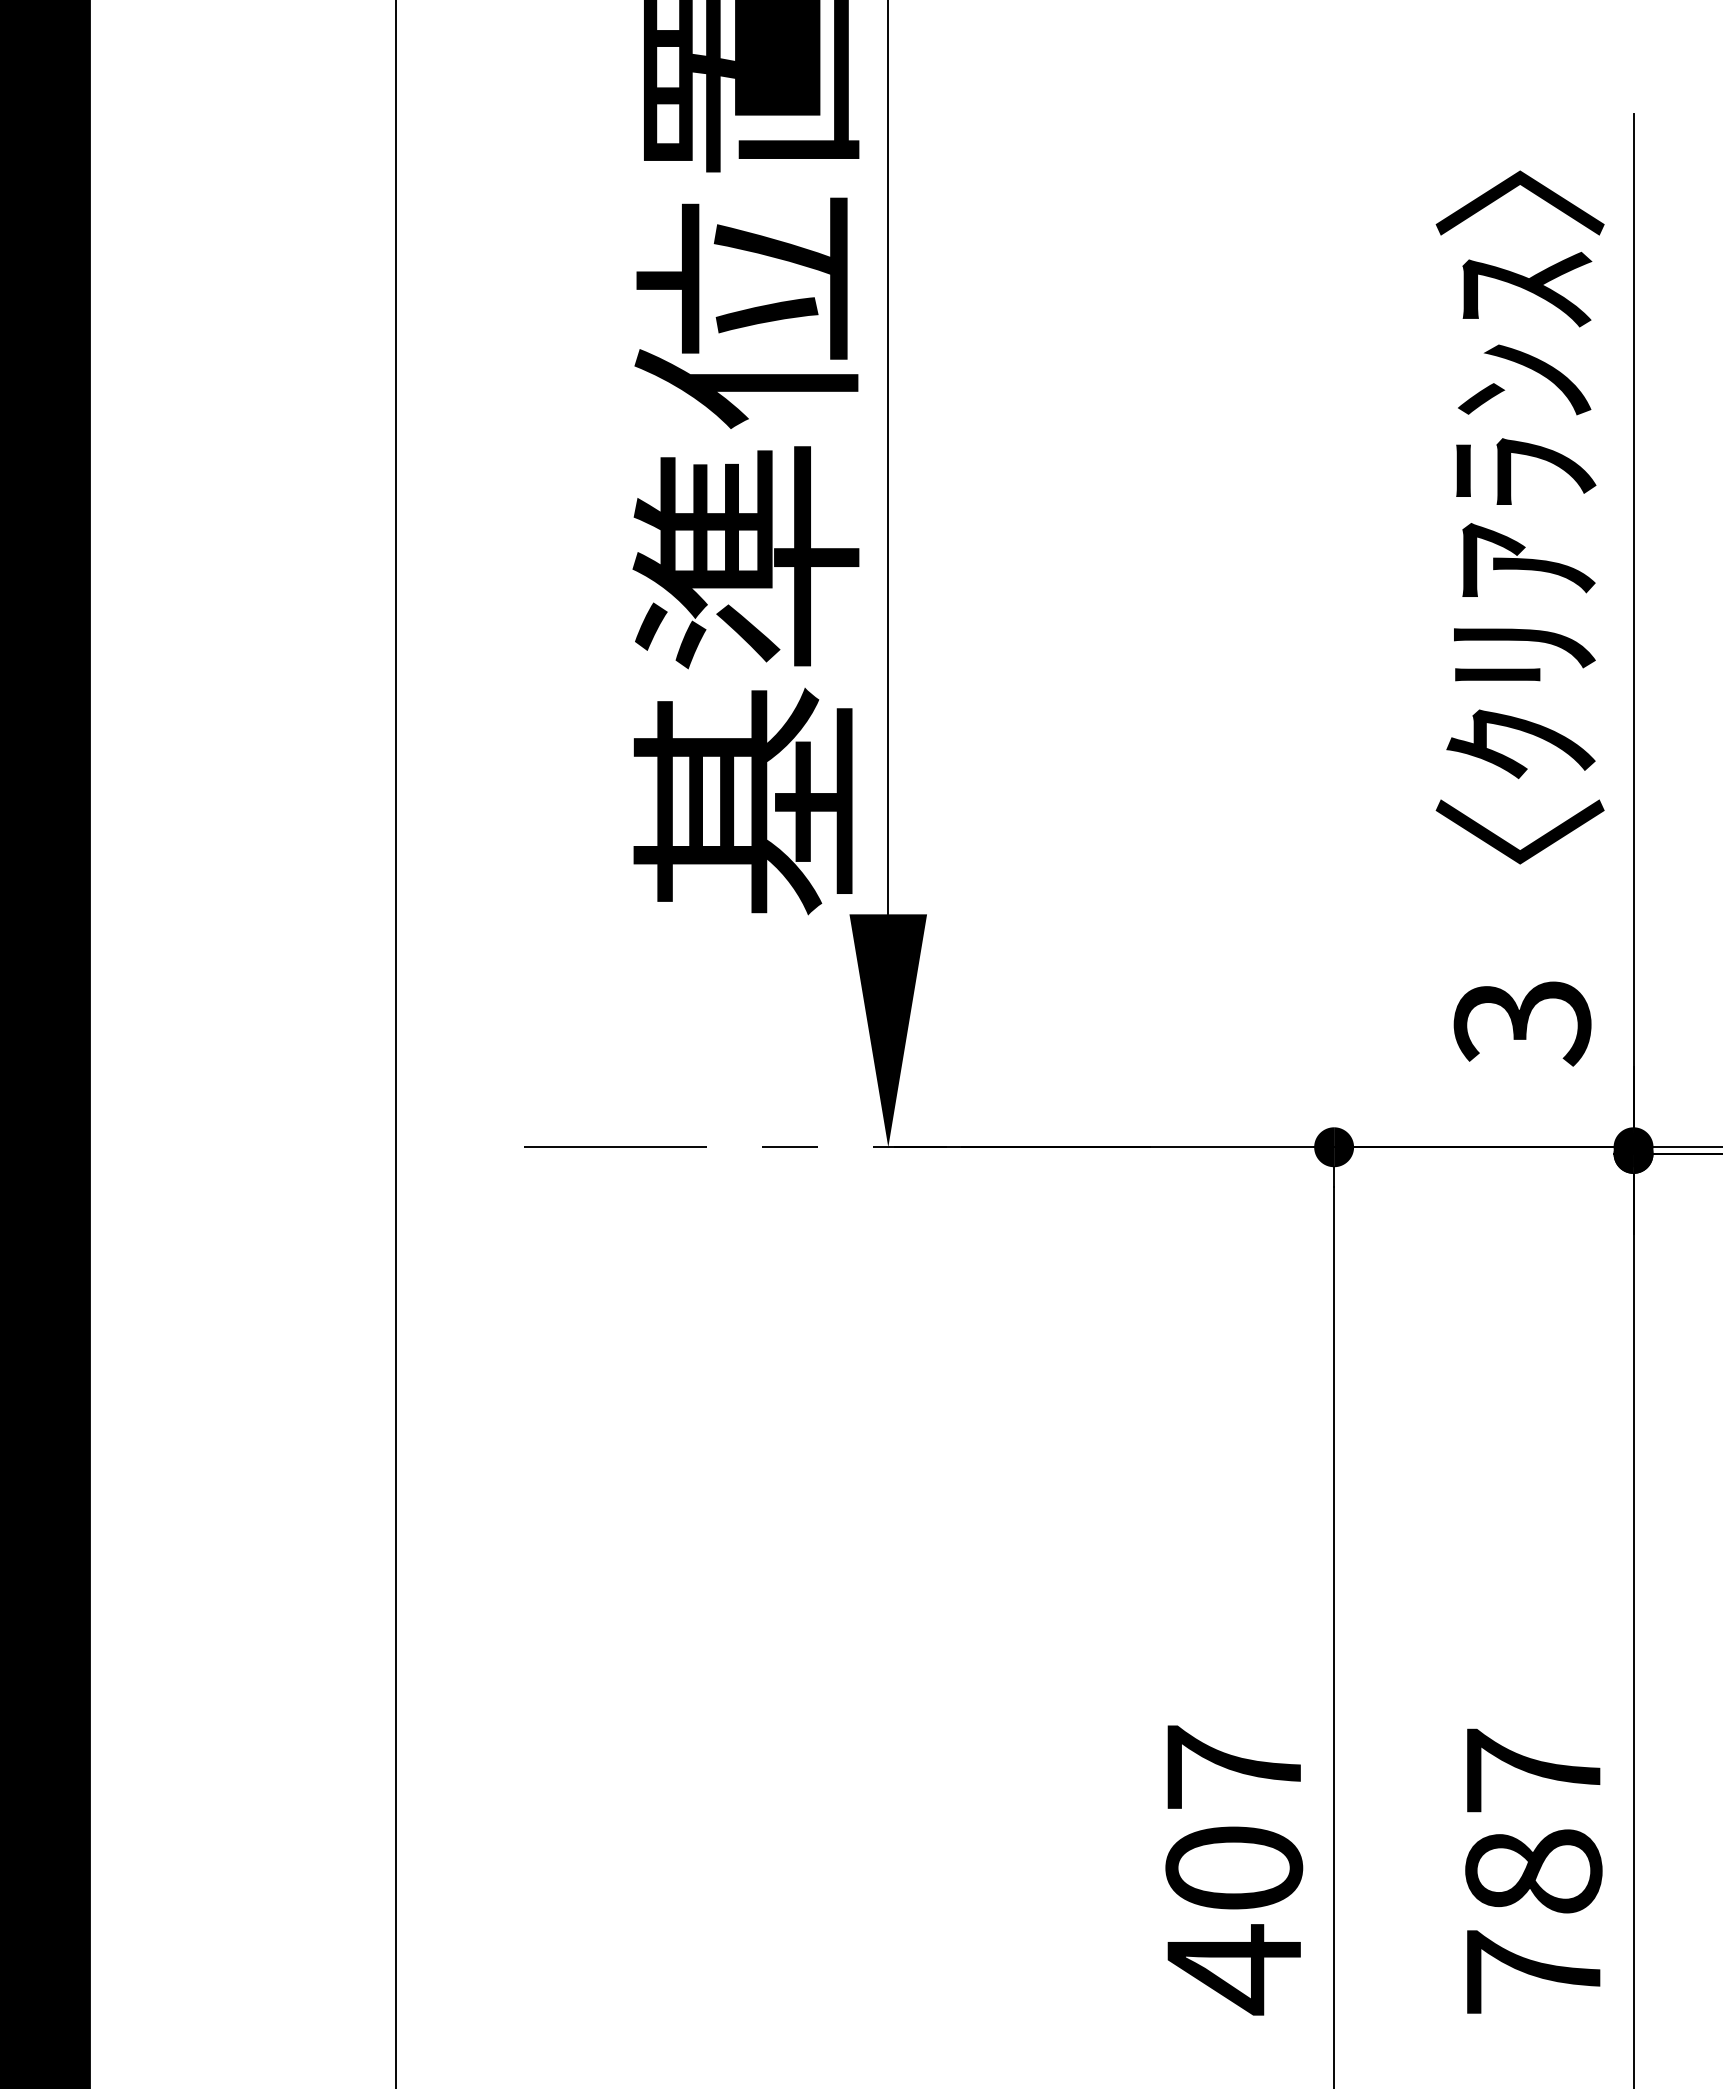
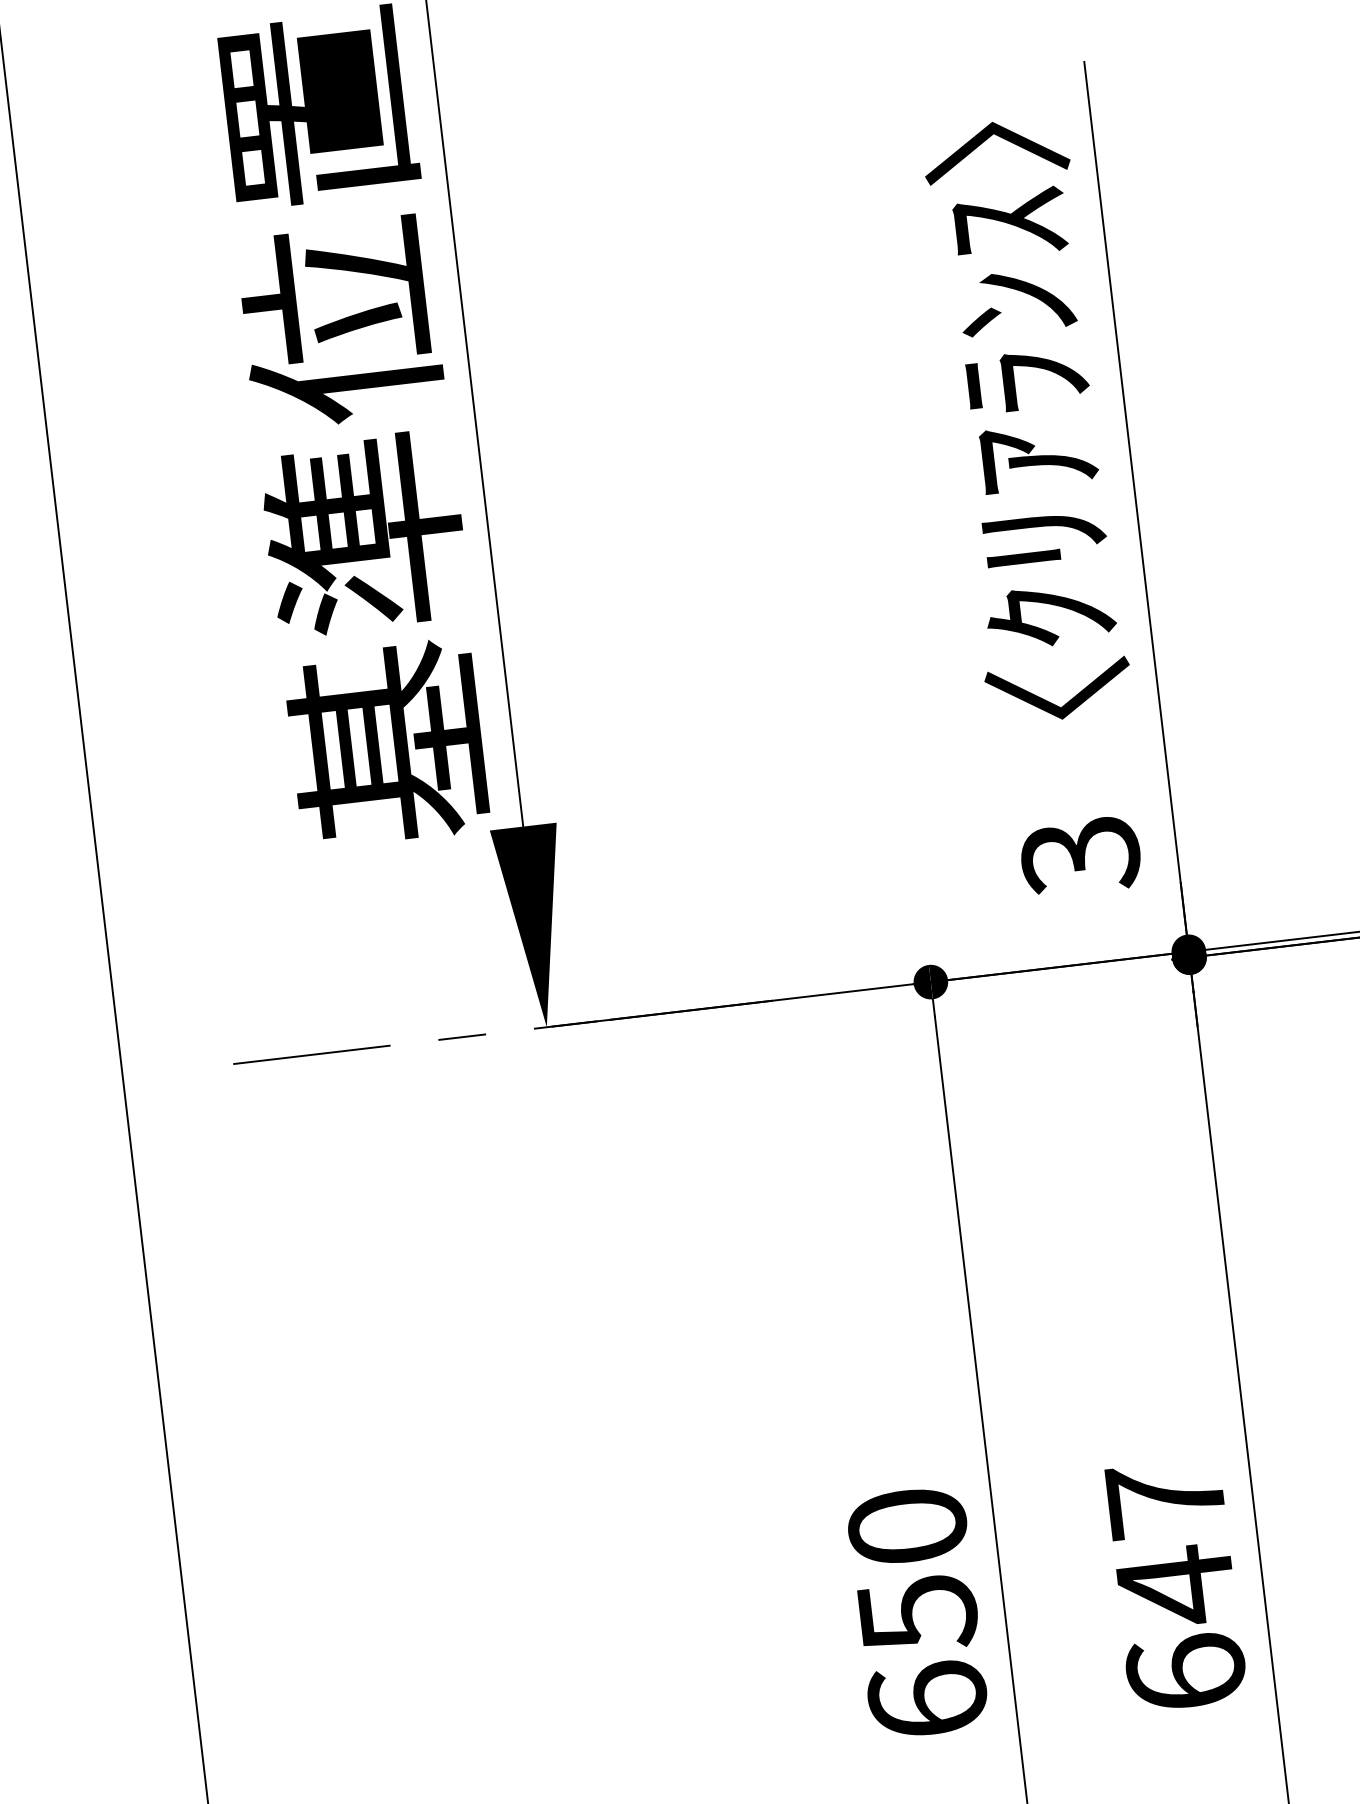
text: (1234, 1870) -> (918, 1615), 407 -> 650
text: (1533, 1919) -> (1180, 1627), 787 -> 647

